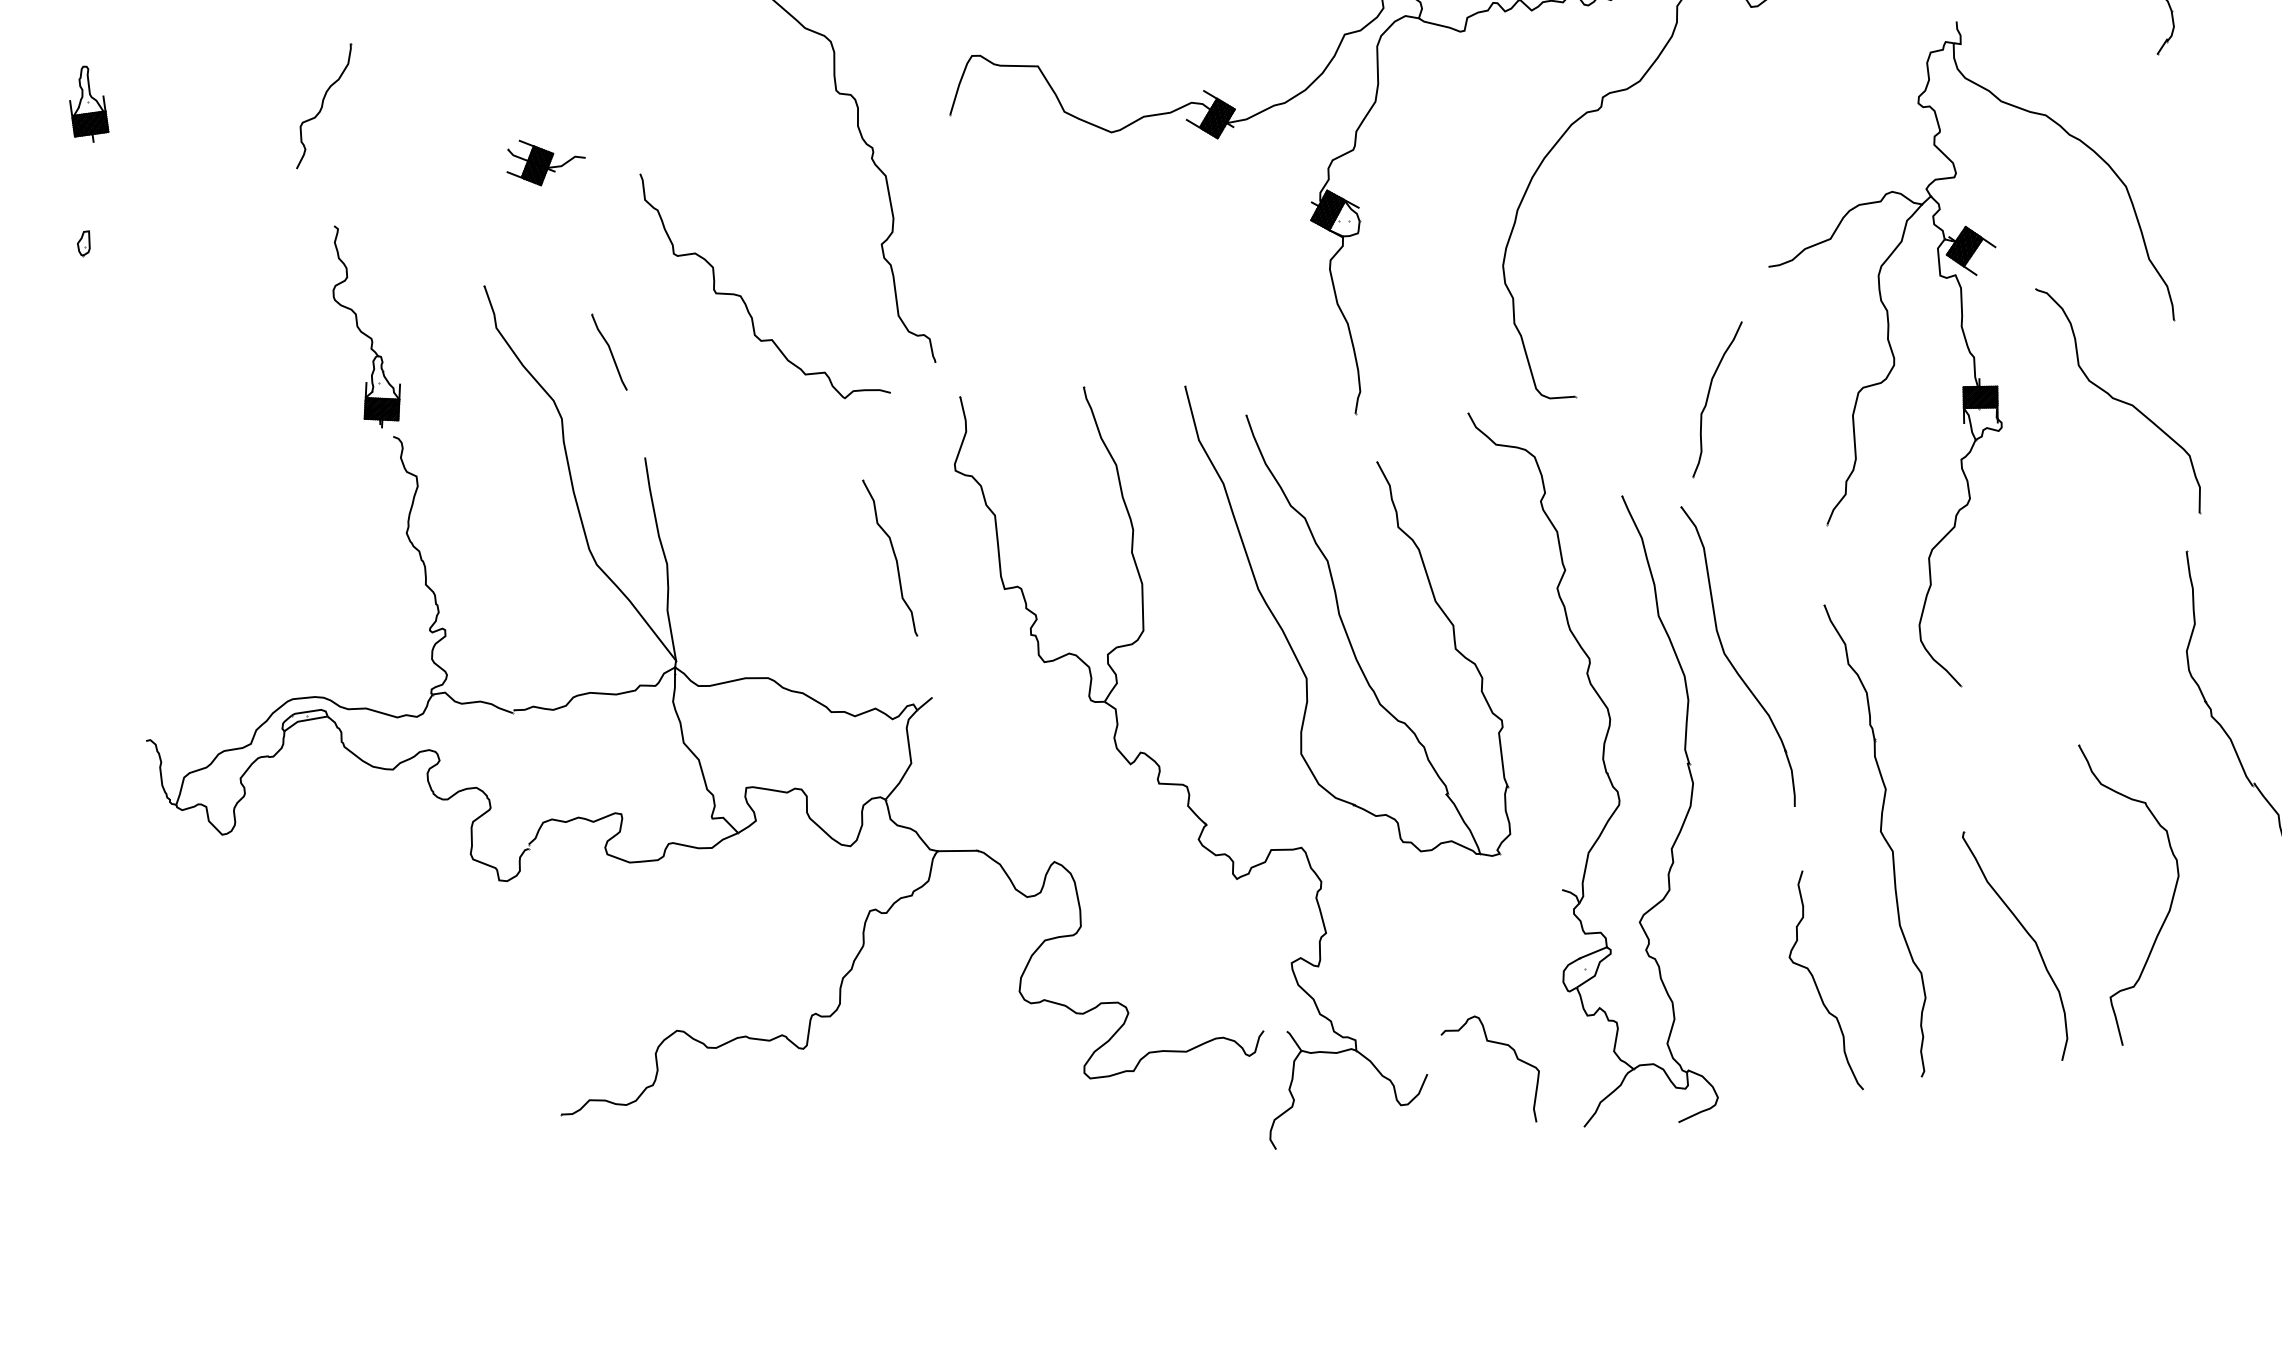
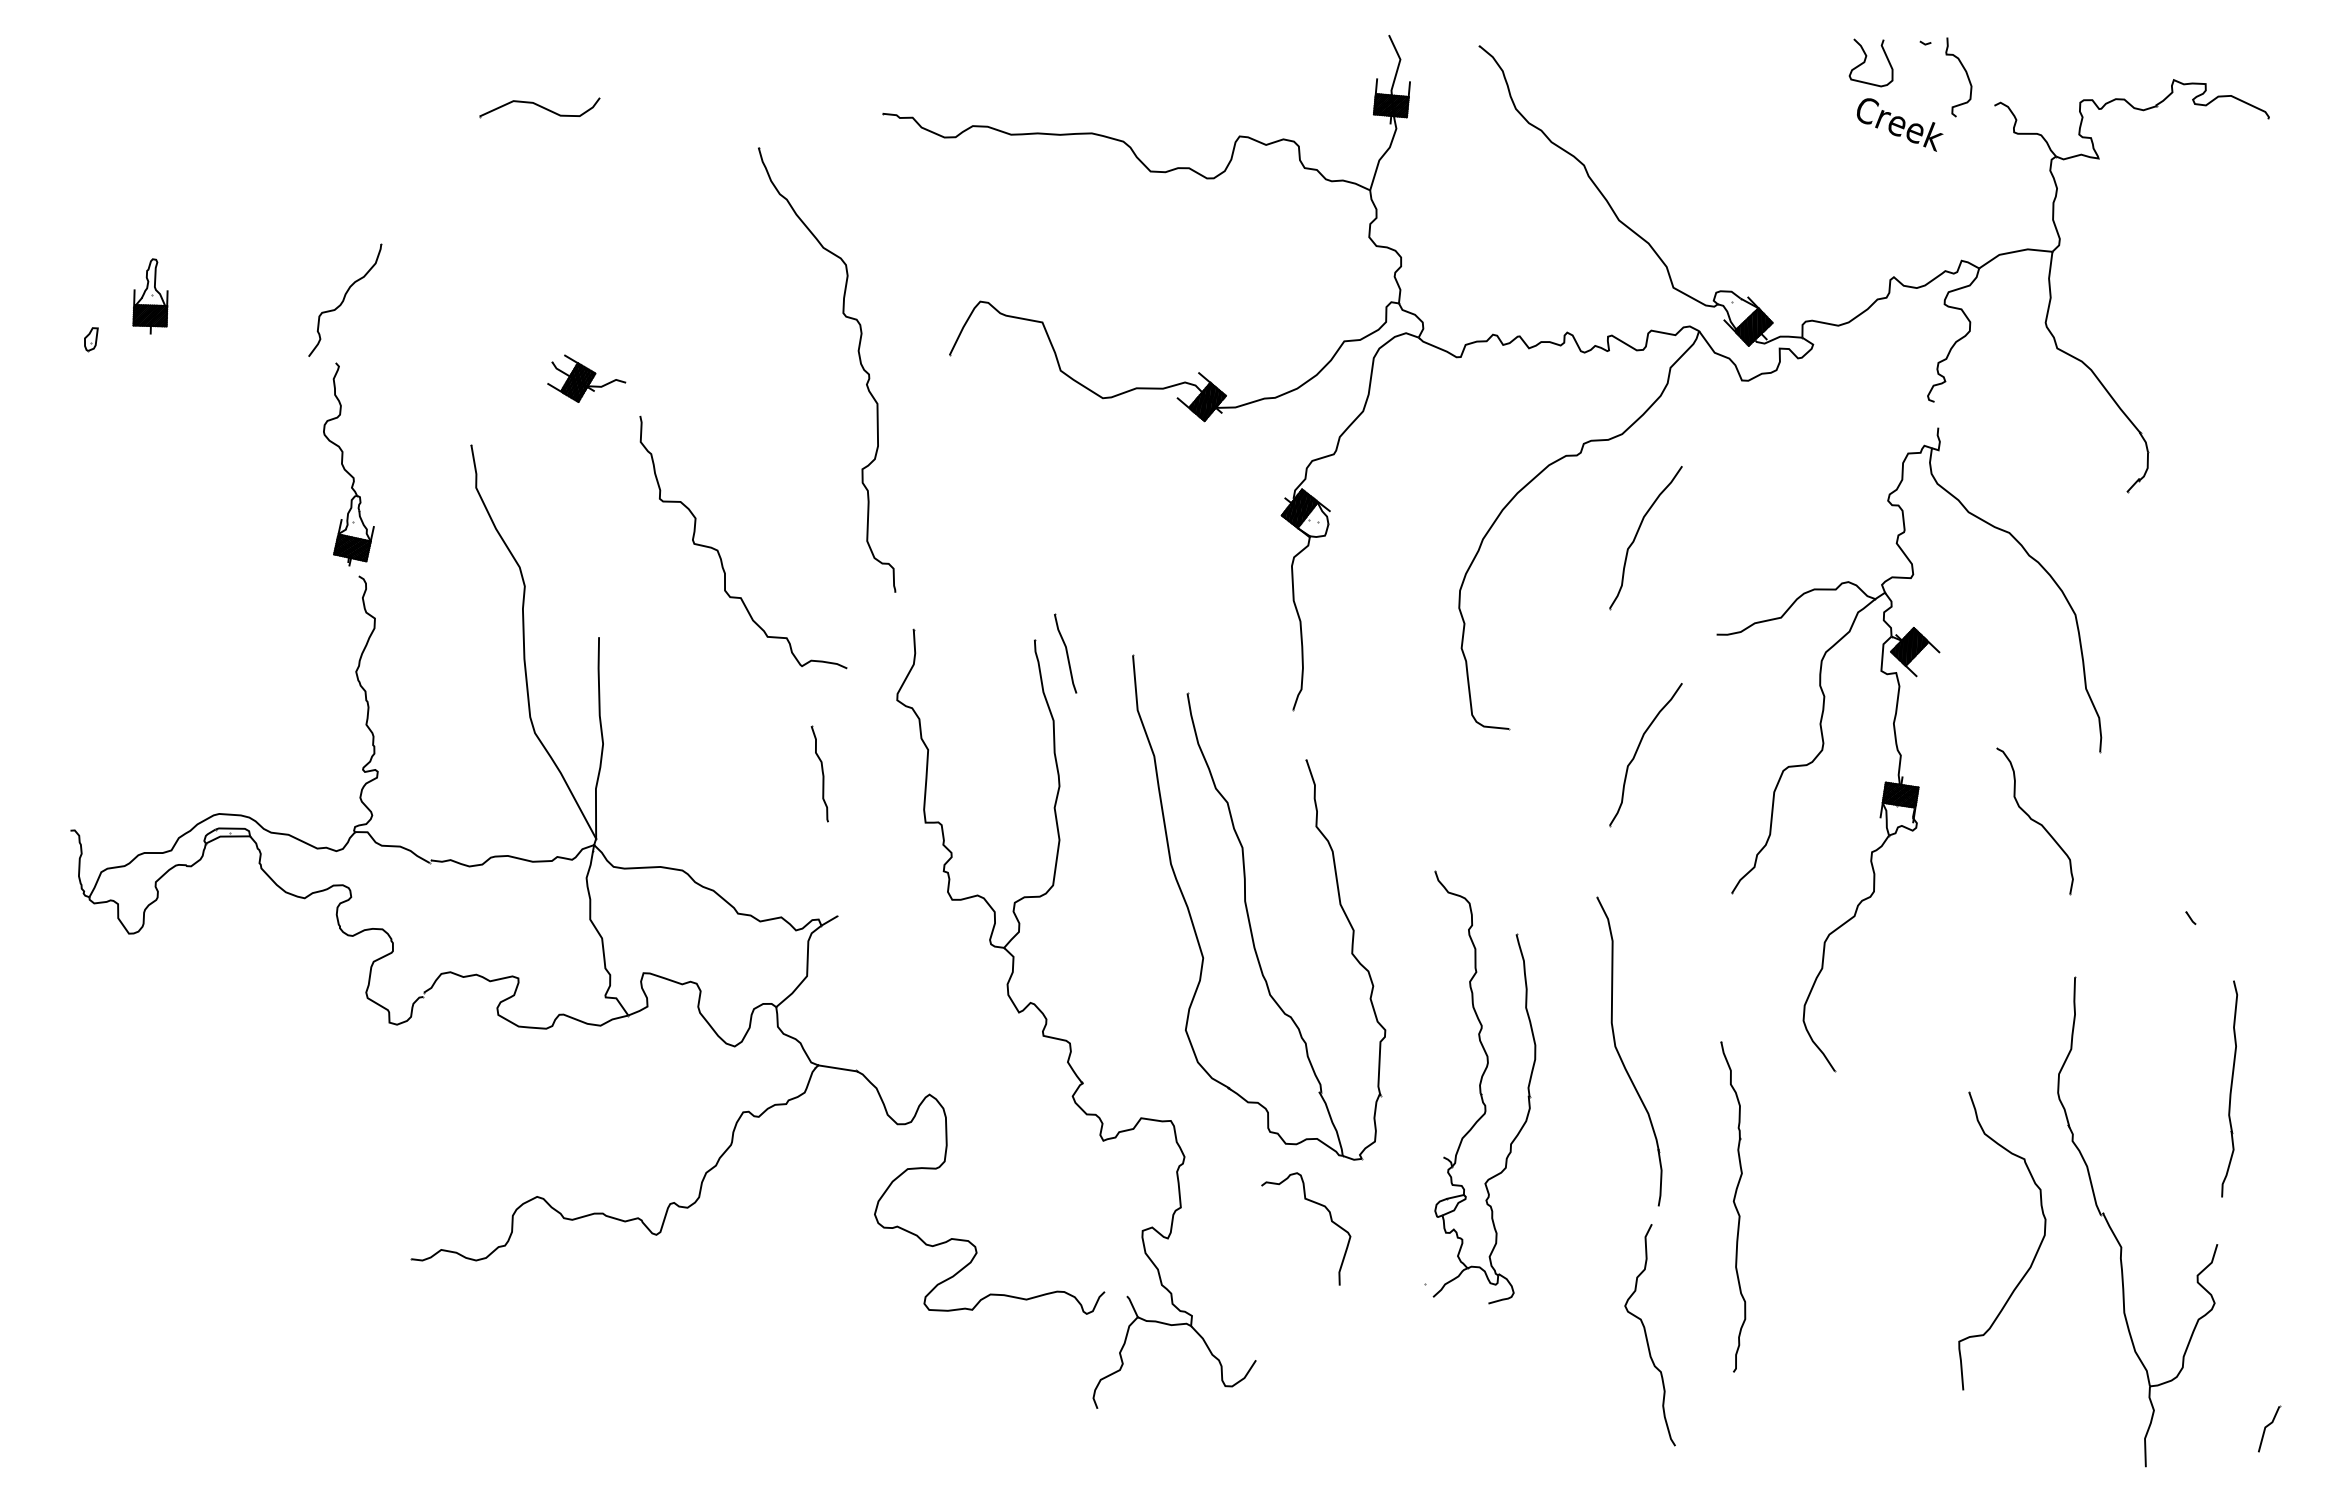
part: (87, 104) -> (150, 296), moved
part: (324, 105) -> (345, 299), moved
part: (545, 160) -> (586, 378), moved
part: (1672, 179) -> (1637, 534), added
curve: (744, 299) -> (720, 554), moved
part: (609, 352) -> (1065, 653), moved
part: (2119, 401) -> (2034, 821), size x0.6
part: (889, 557) -> (819, 773), size x0.6
part: (1731, 661) -> (1620, 1055), moved
part: (1611, 761) -> (1484, 1087), size x0.6
part: (1881, 839) -> (1733, 1206), size x0.7
part: (2171, 898) -> (2034, 1255), moved
part: (2029, 936) -> (1860, 1324), removed
curve: (1516, 1058) -> (1330, 1220), moved

